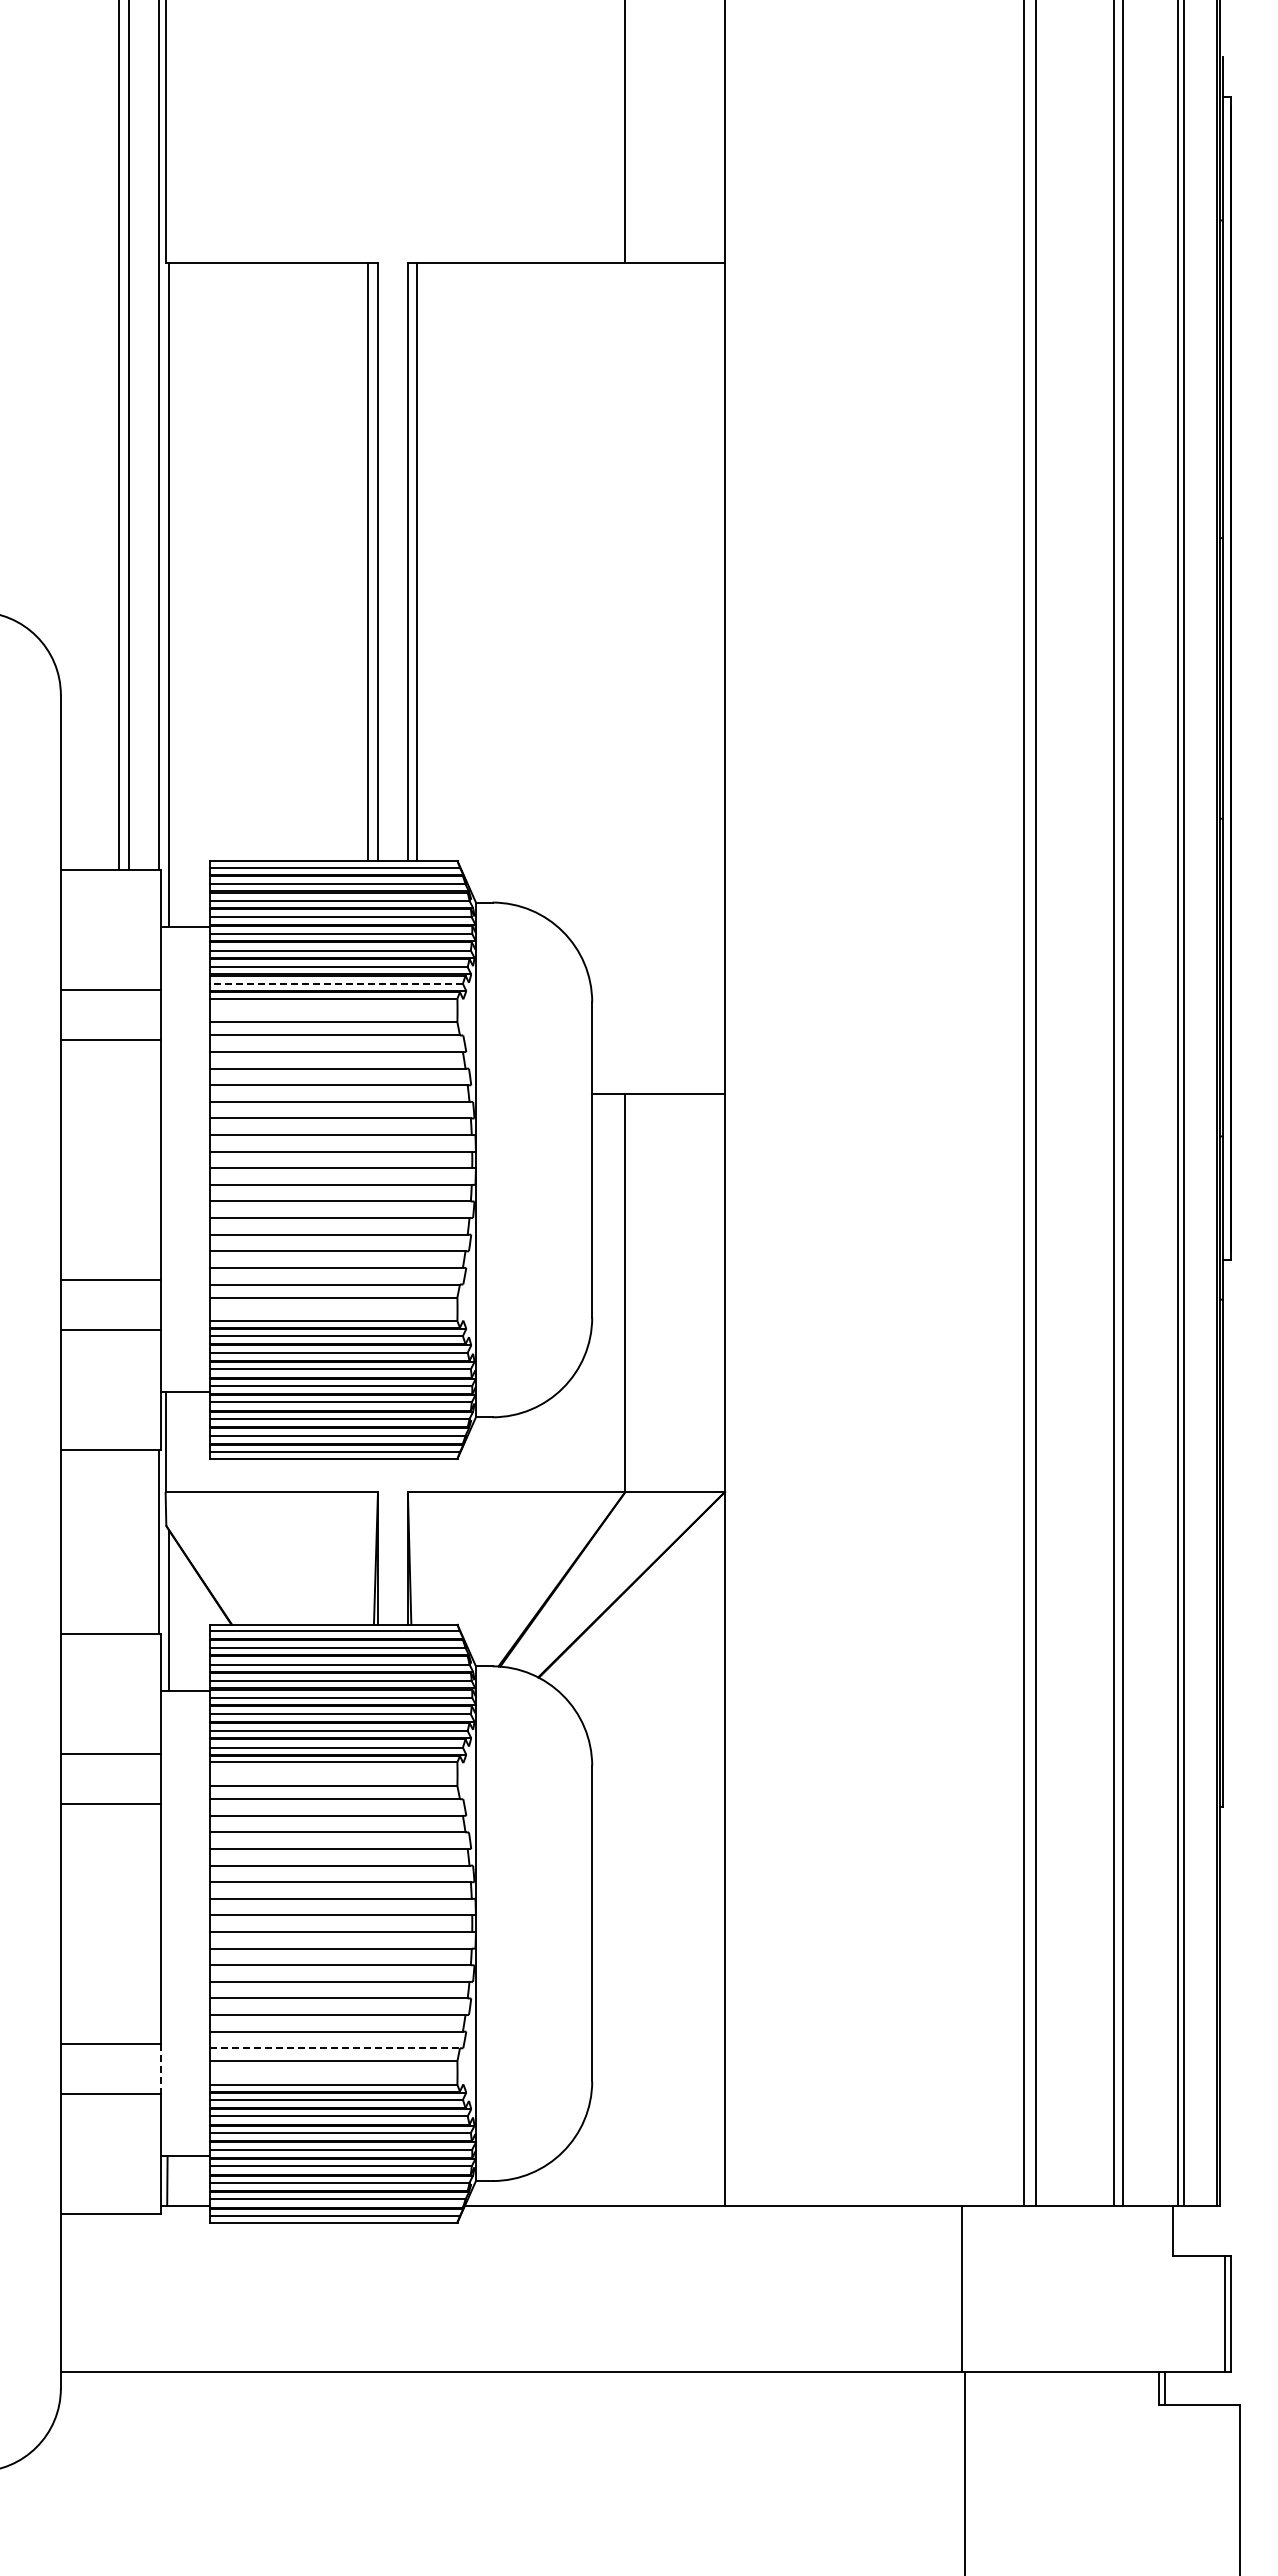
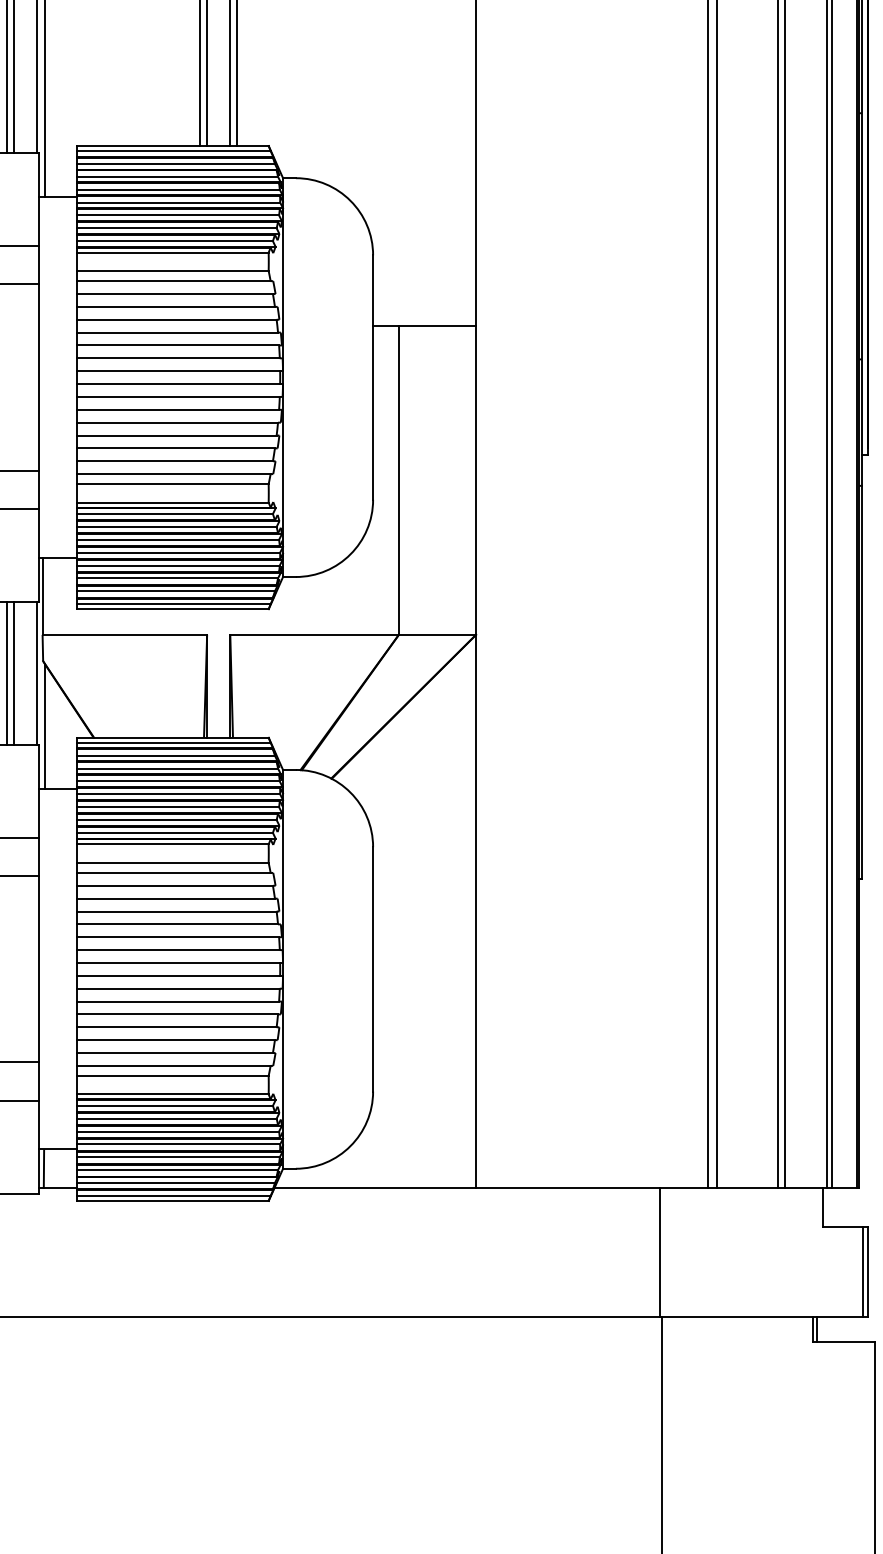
line: (336, 983) -> (174, 240), dashed -> solid
line: (119, 1541) -> (6, 673), added
line: (128, 1541) -> (13, 673), added
line: (335, 2048) -> (174, 1066), dashed -> solid
line: (160, 2068) -> (38, 1081), dashed -> solid

